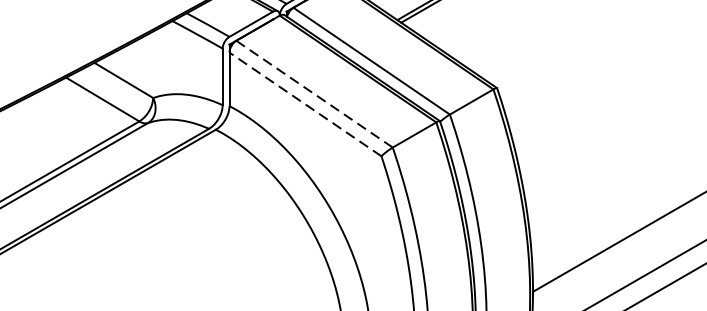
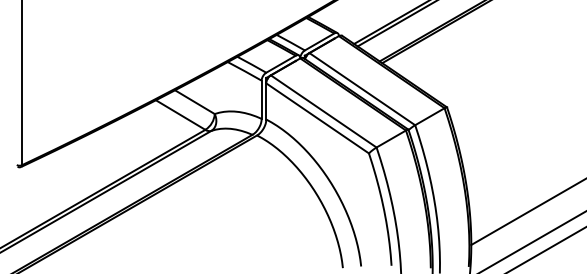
line: (314, 94) -> (323, 111), dashed -> solid
line: (305, 104) -> (317, 118), dashed -> solid

